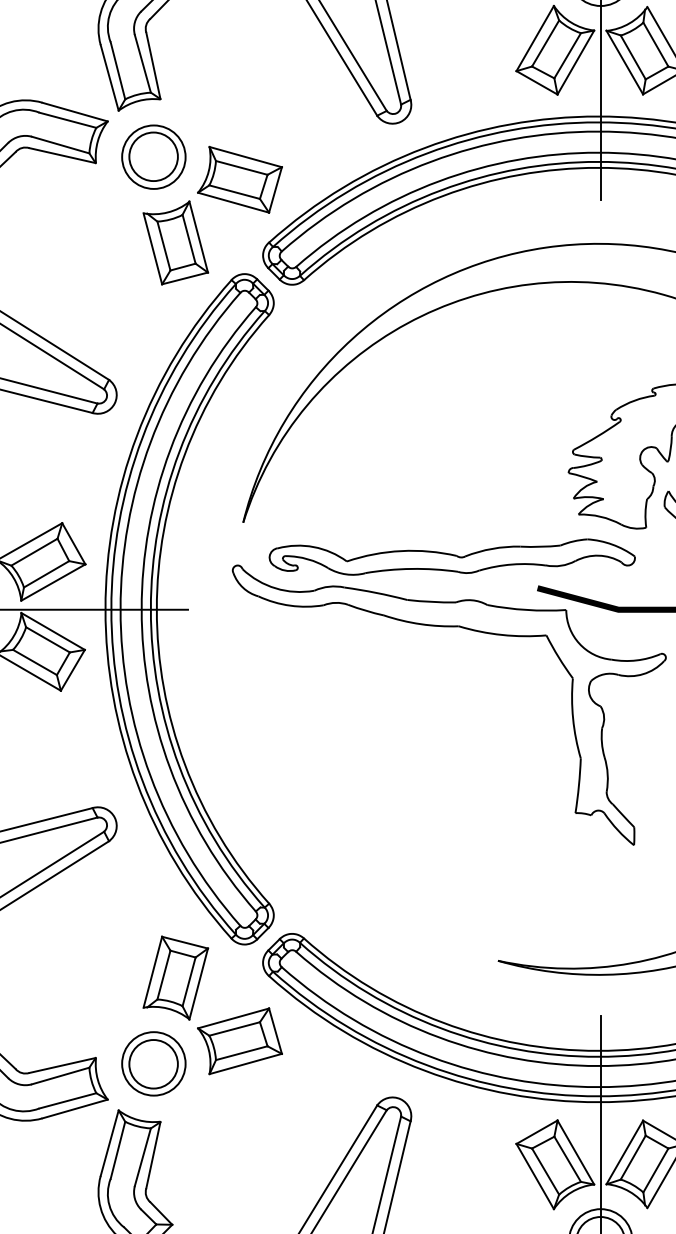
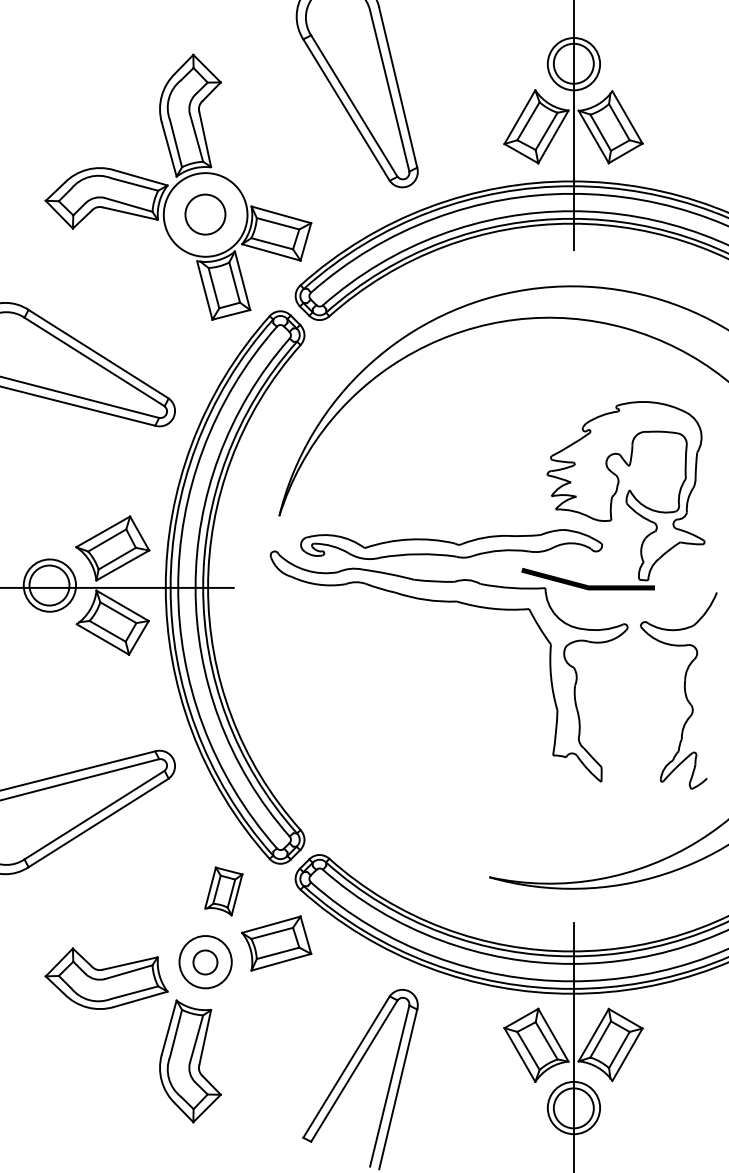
circle: (153, 156) -> (205, 214), size x1.6
part: (175, 978) -> (223, 891), size x0.7
circle: (153, 1064) -> (205, 962), size x0.6

